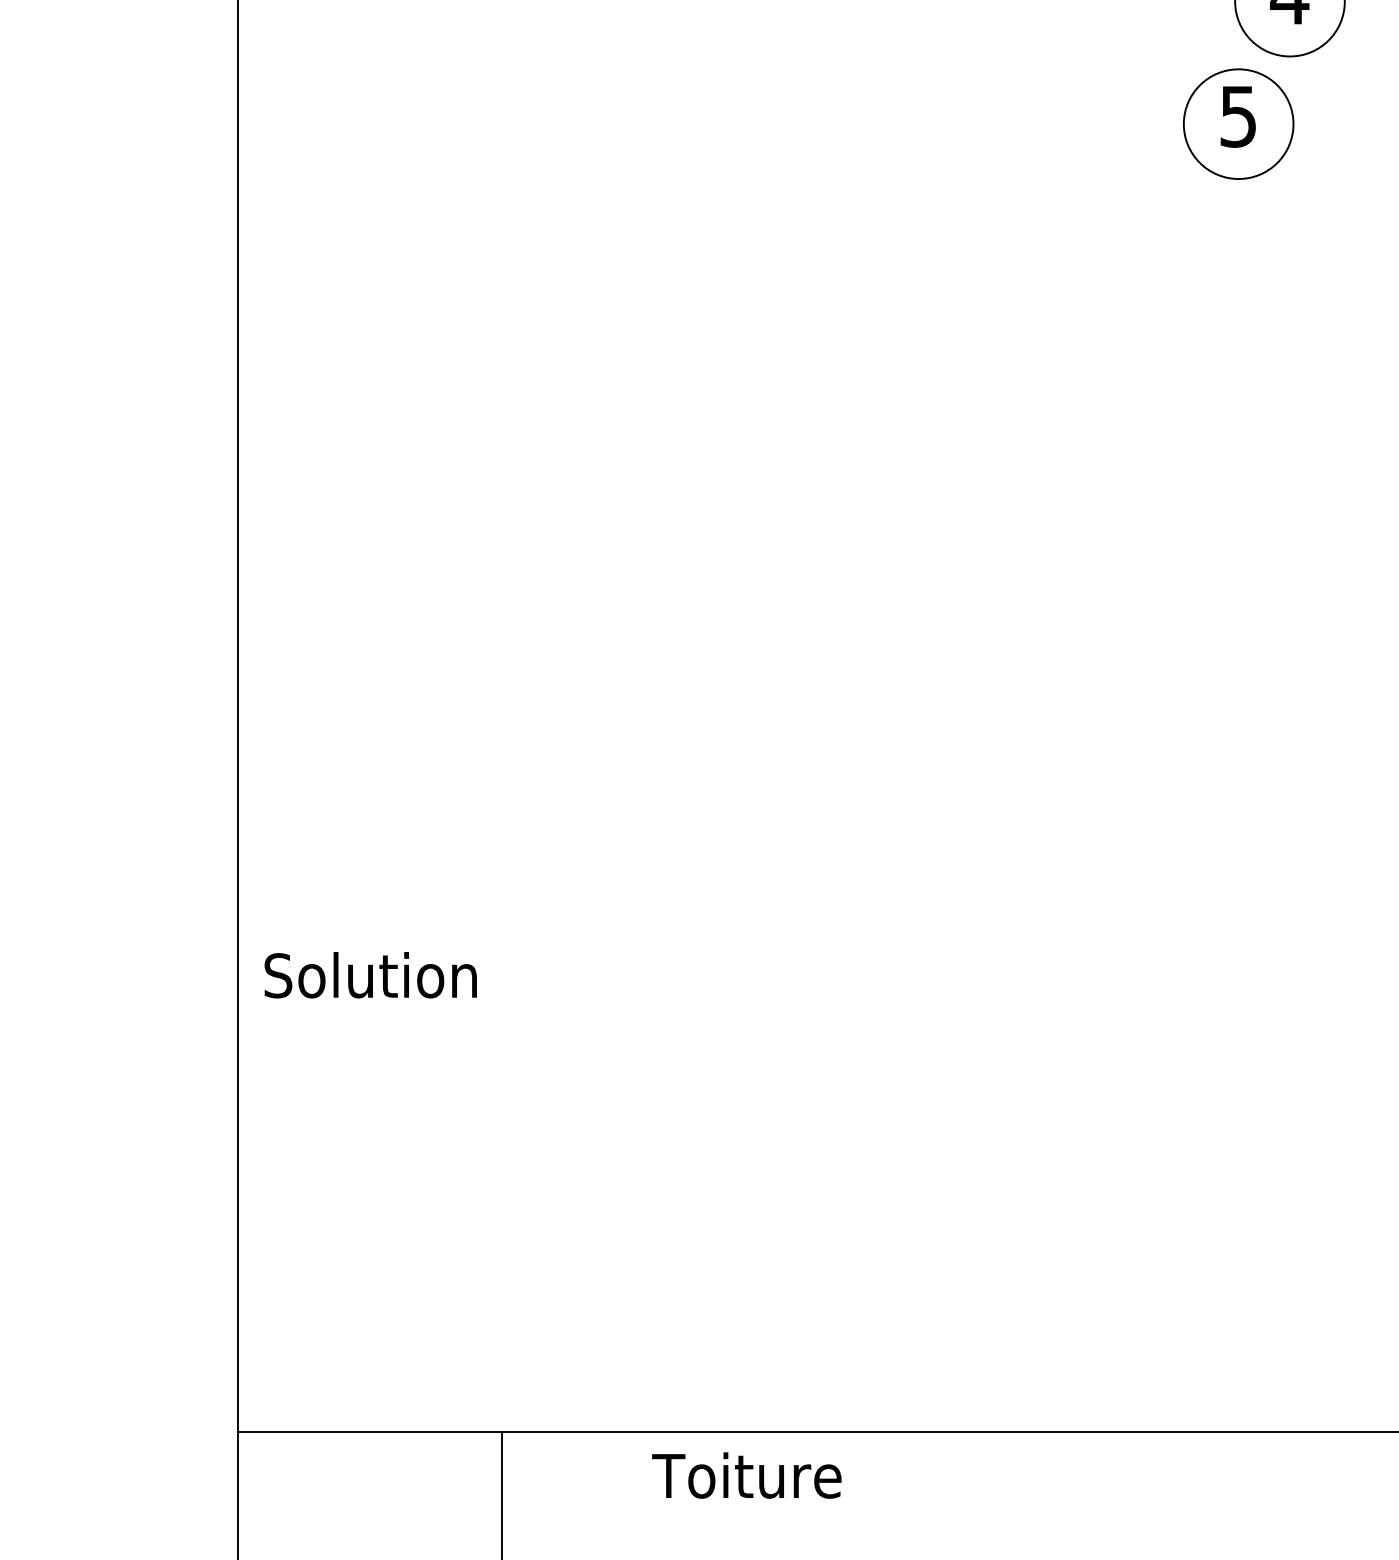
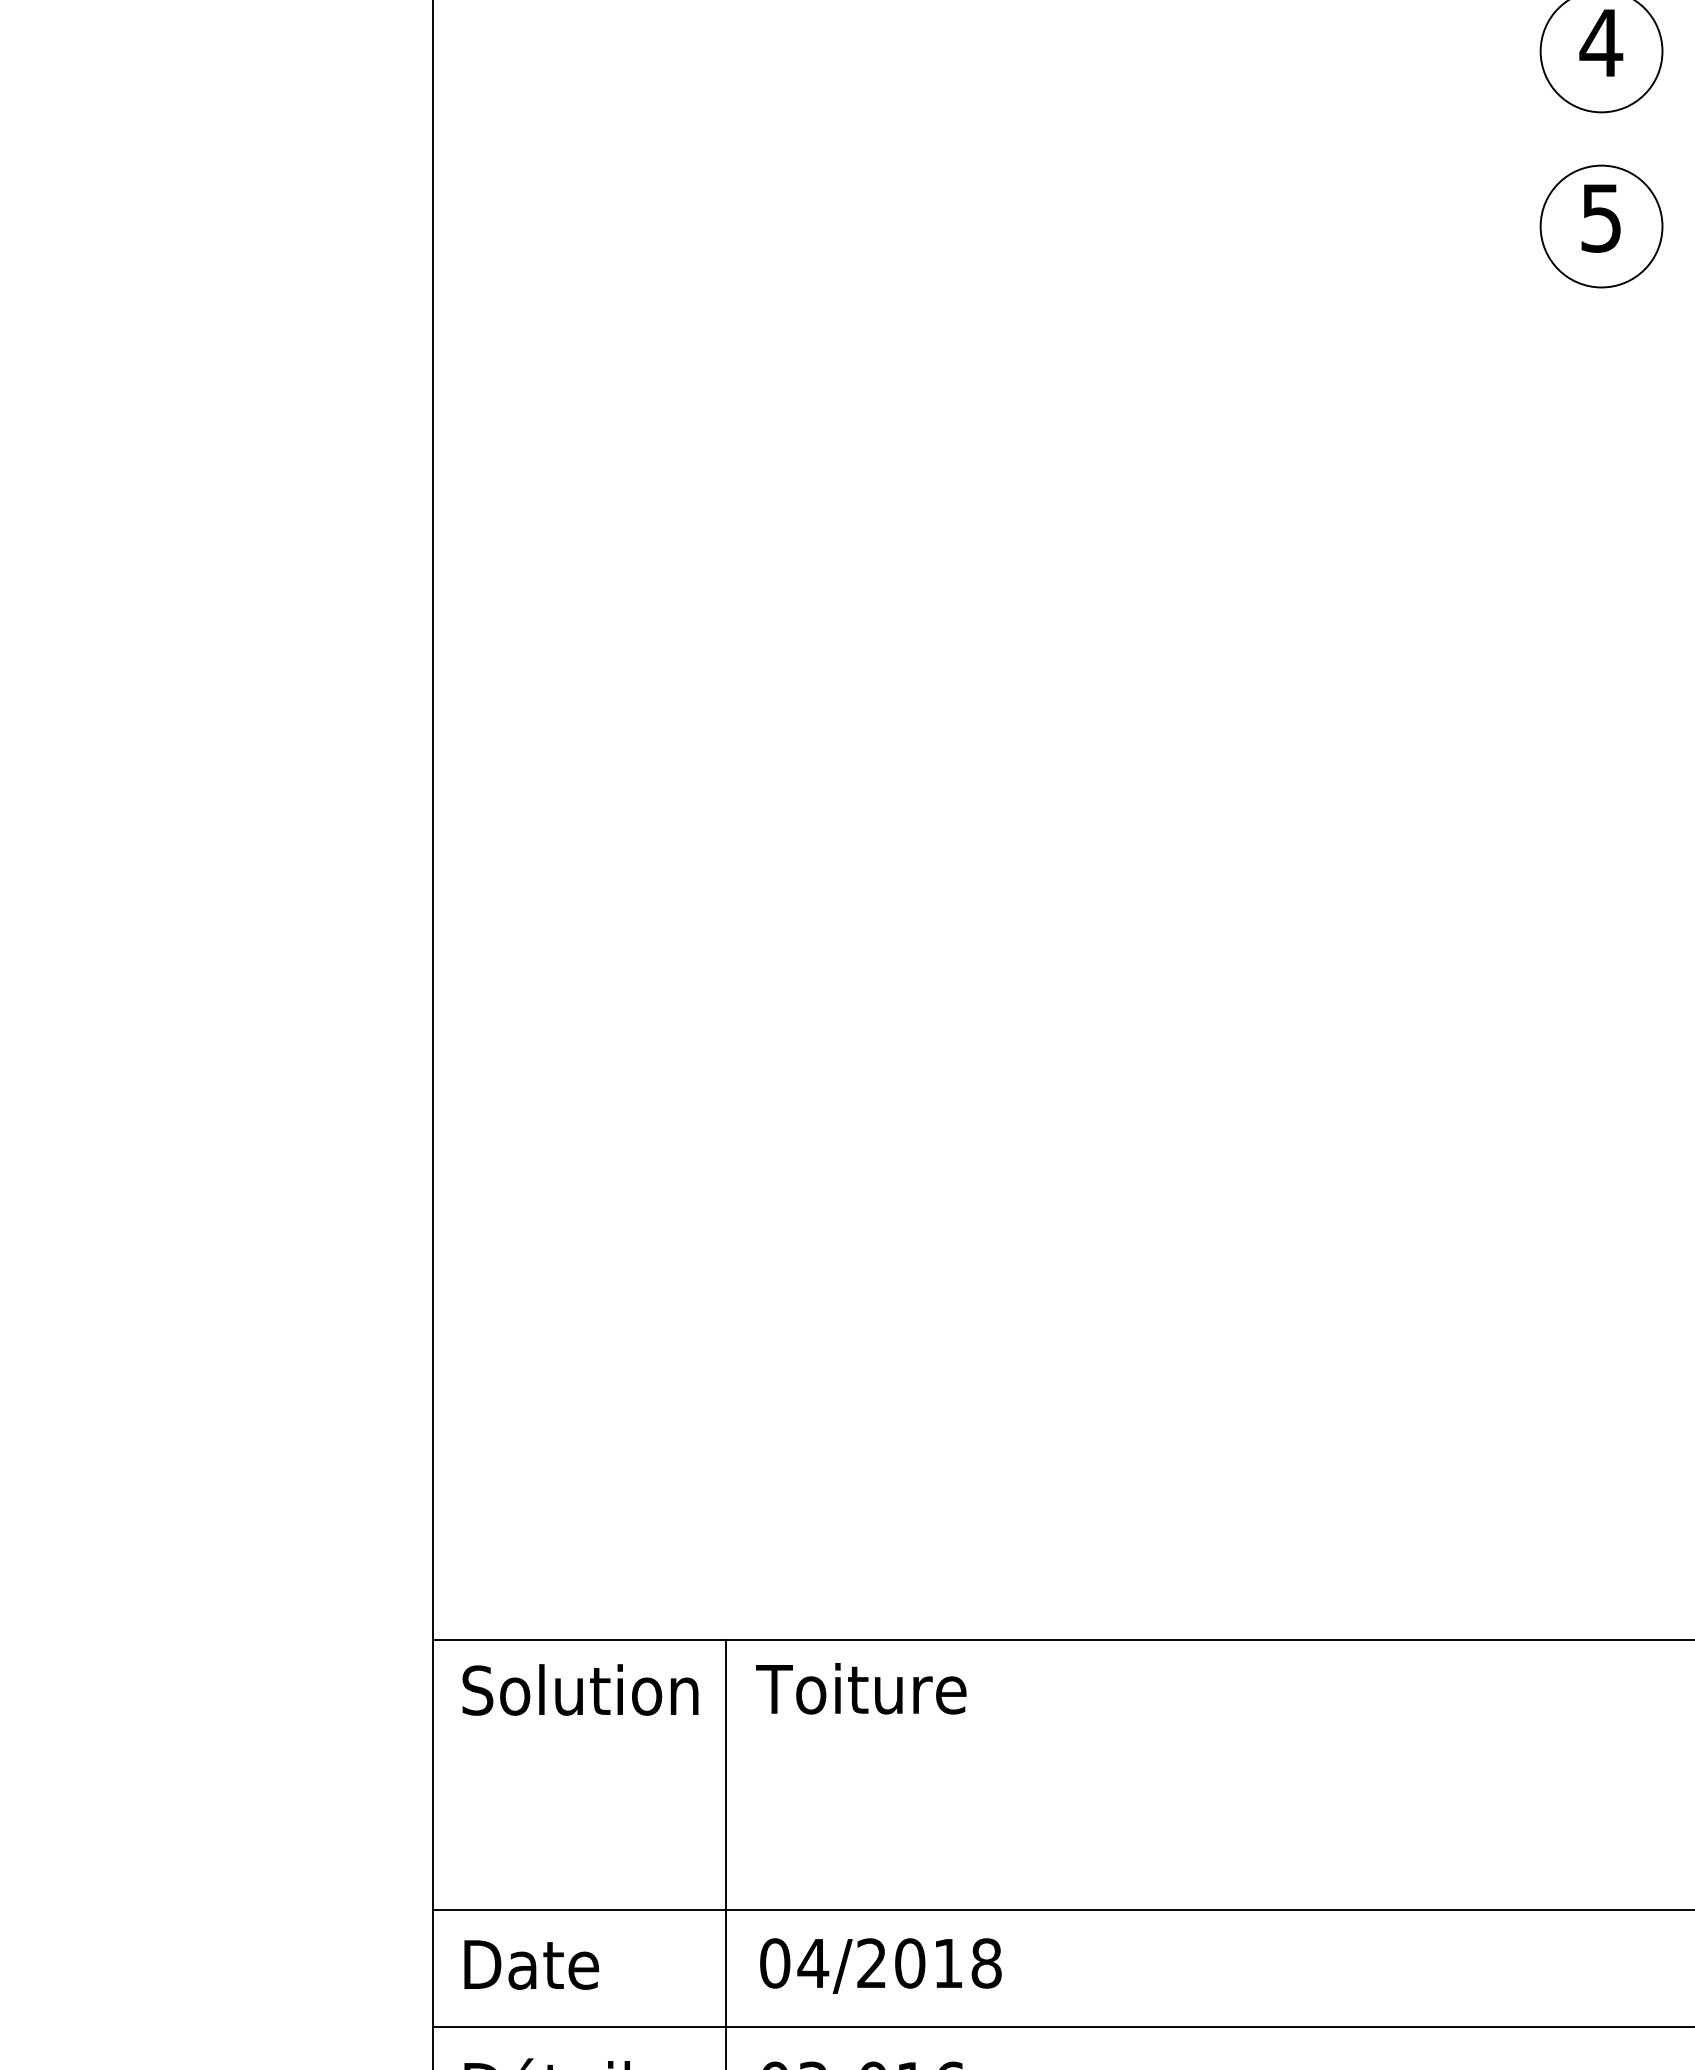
part: (1238, 124) -> (1601, 226), moved
text: (370, 974) -> (580, 1689), moved
text: (747, 1475) -> (861, 1688), moved

